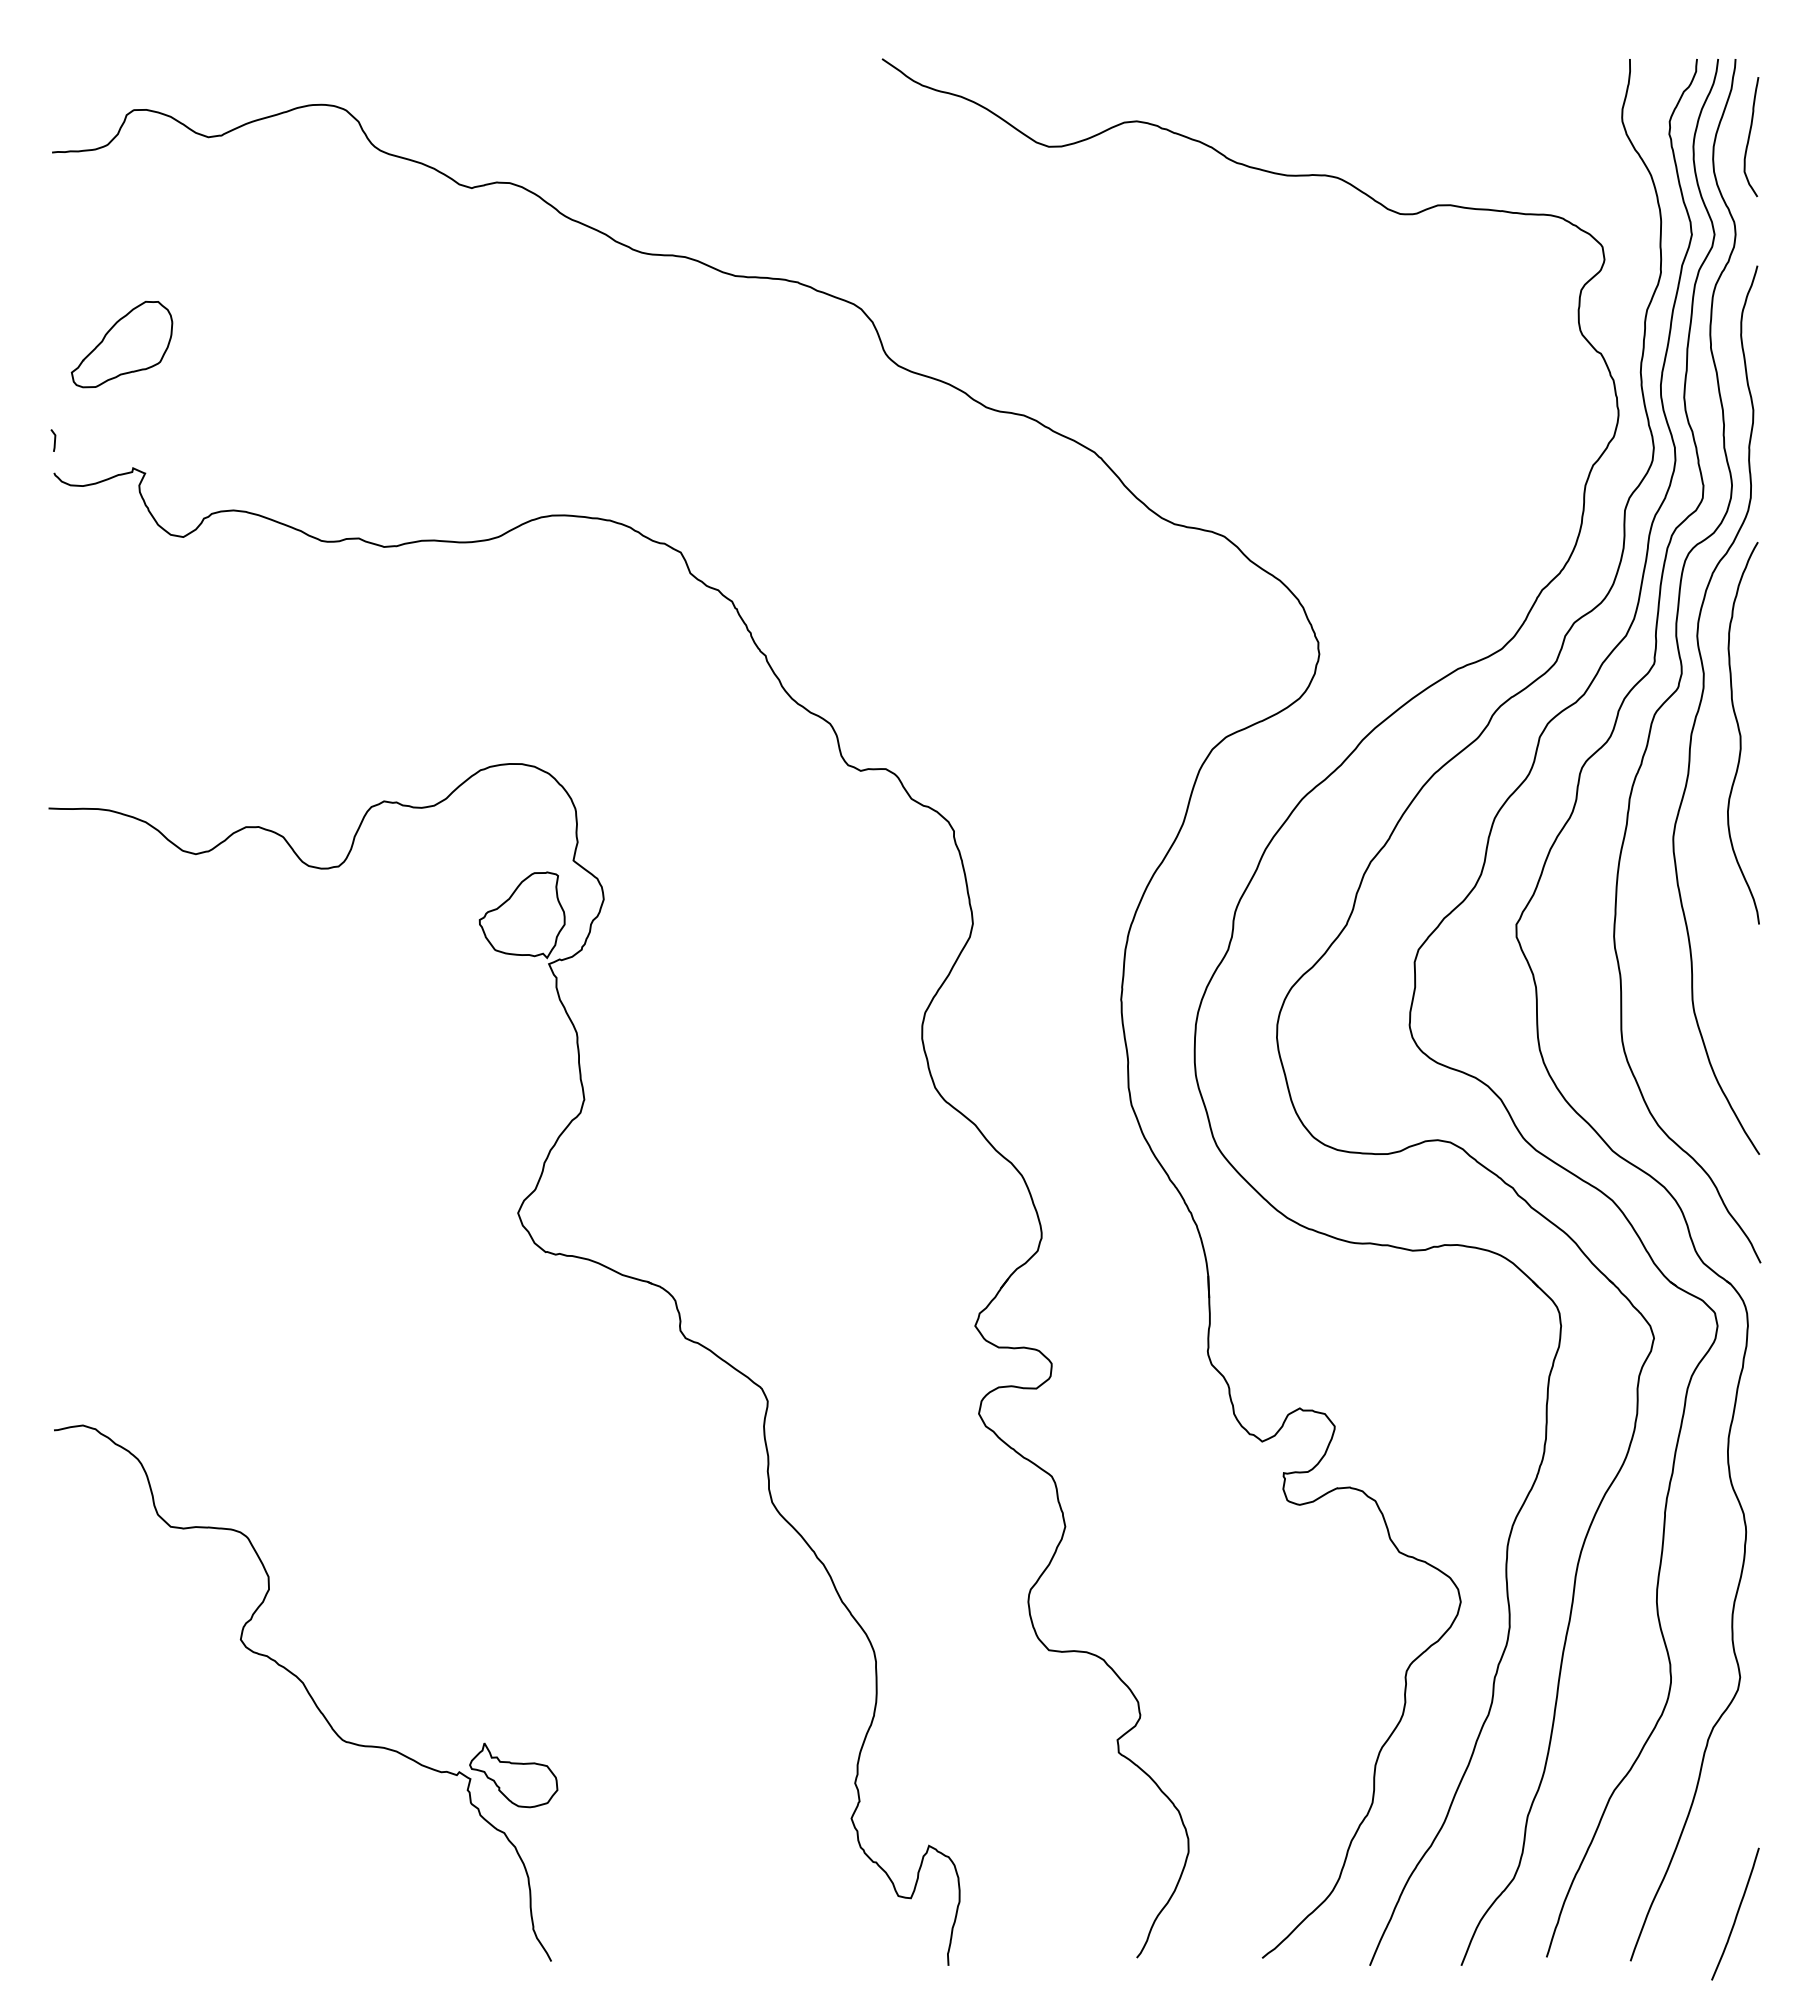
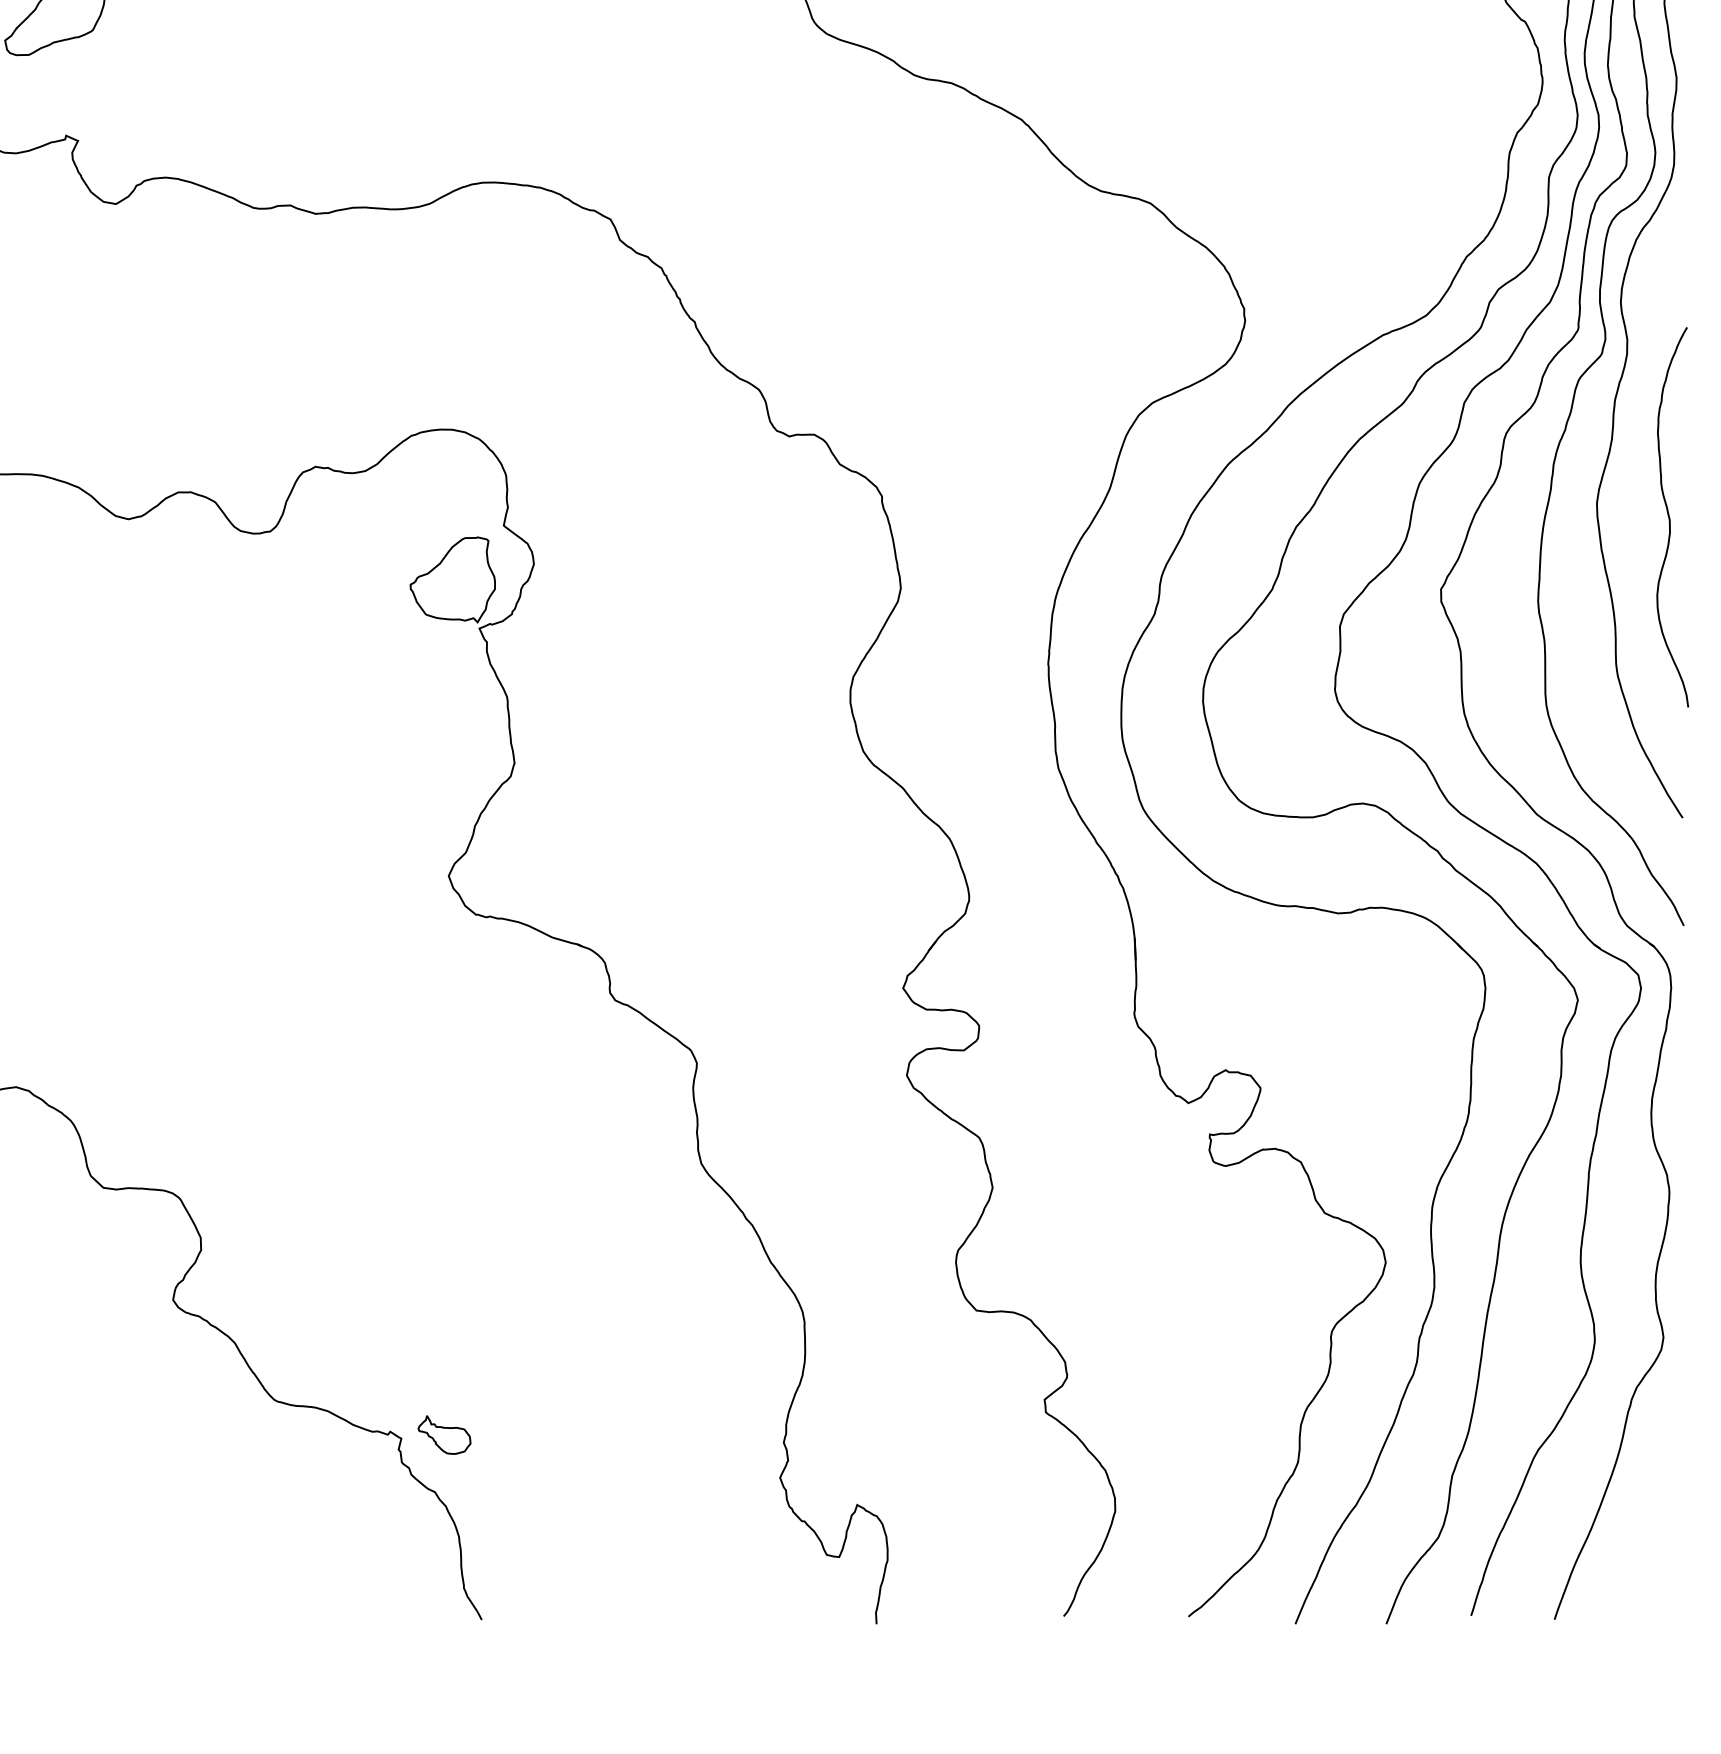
curve: (1741, 734) -> (1670, 518), moved
part: (513, 1775) -> (444, 1435), size x0.6
curve: (1736, 1913) -> (1659, 1572), removed

